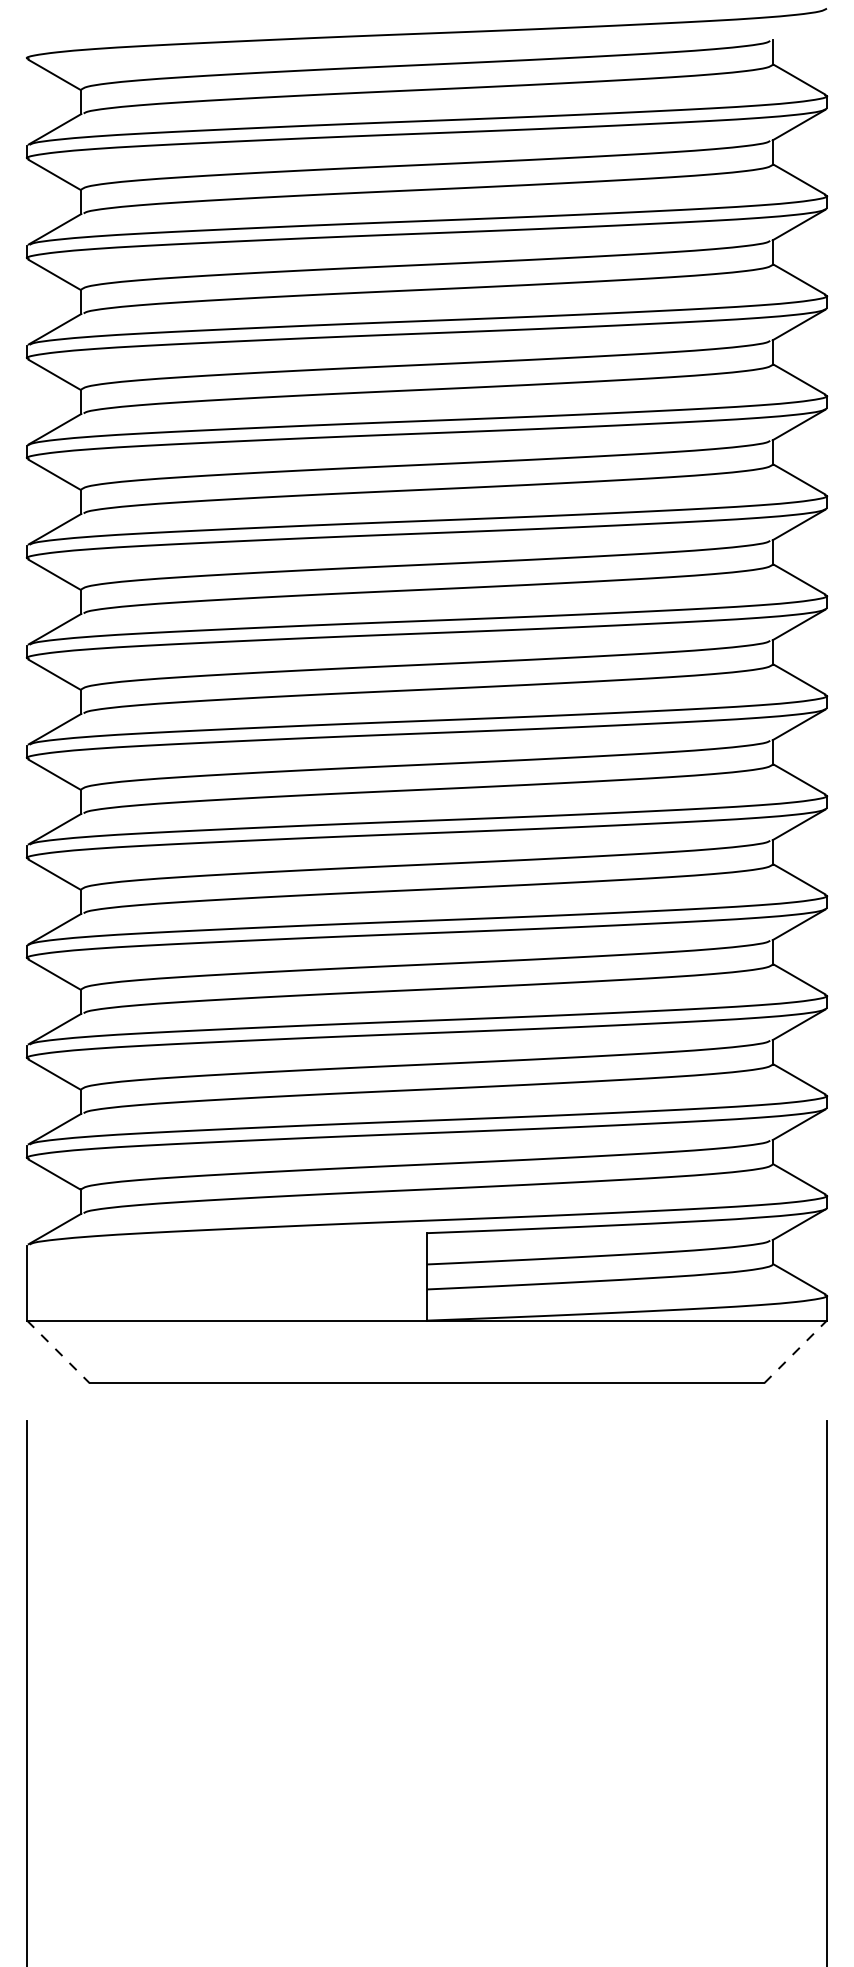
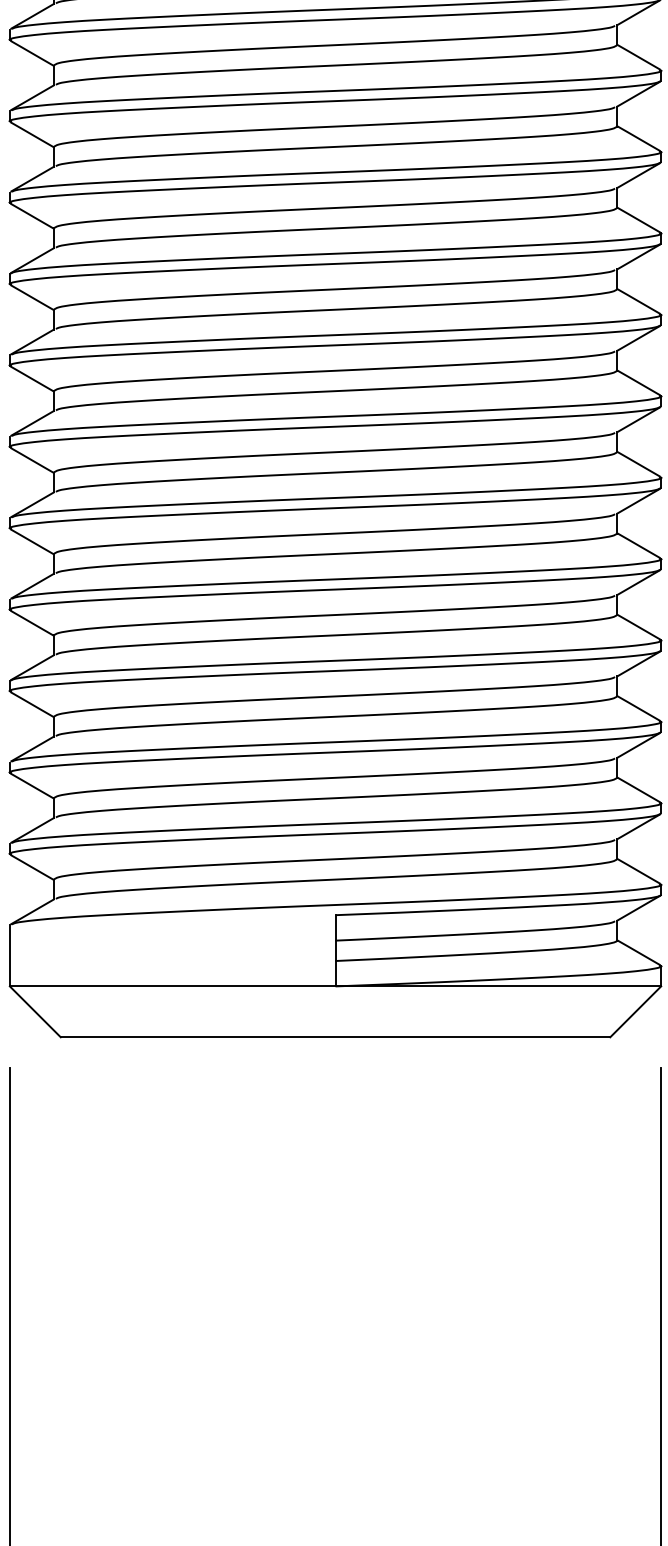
line: (796, 1351) -> (636, 1011), dashed -> solid
line: (58, 1352) -> (35, 1012), dashed -> solid

